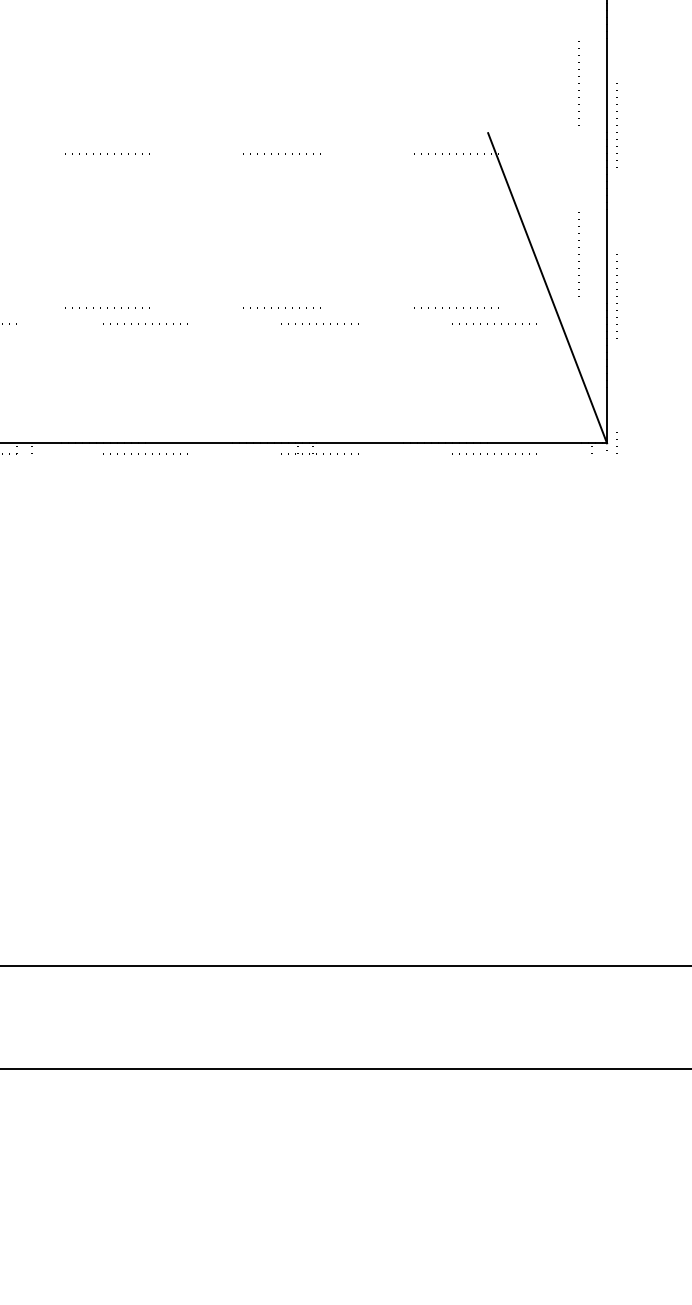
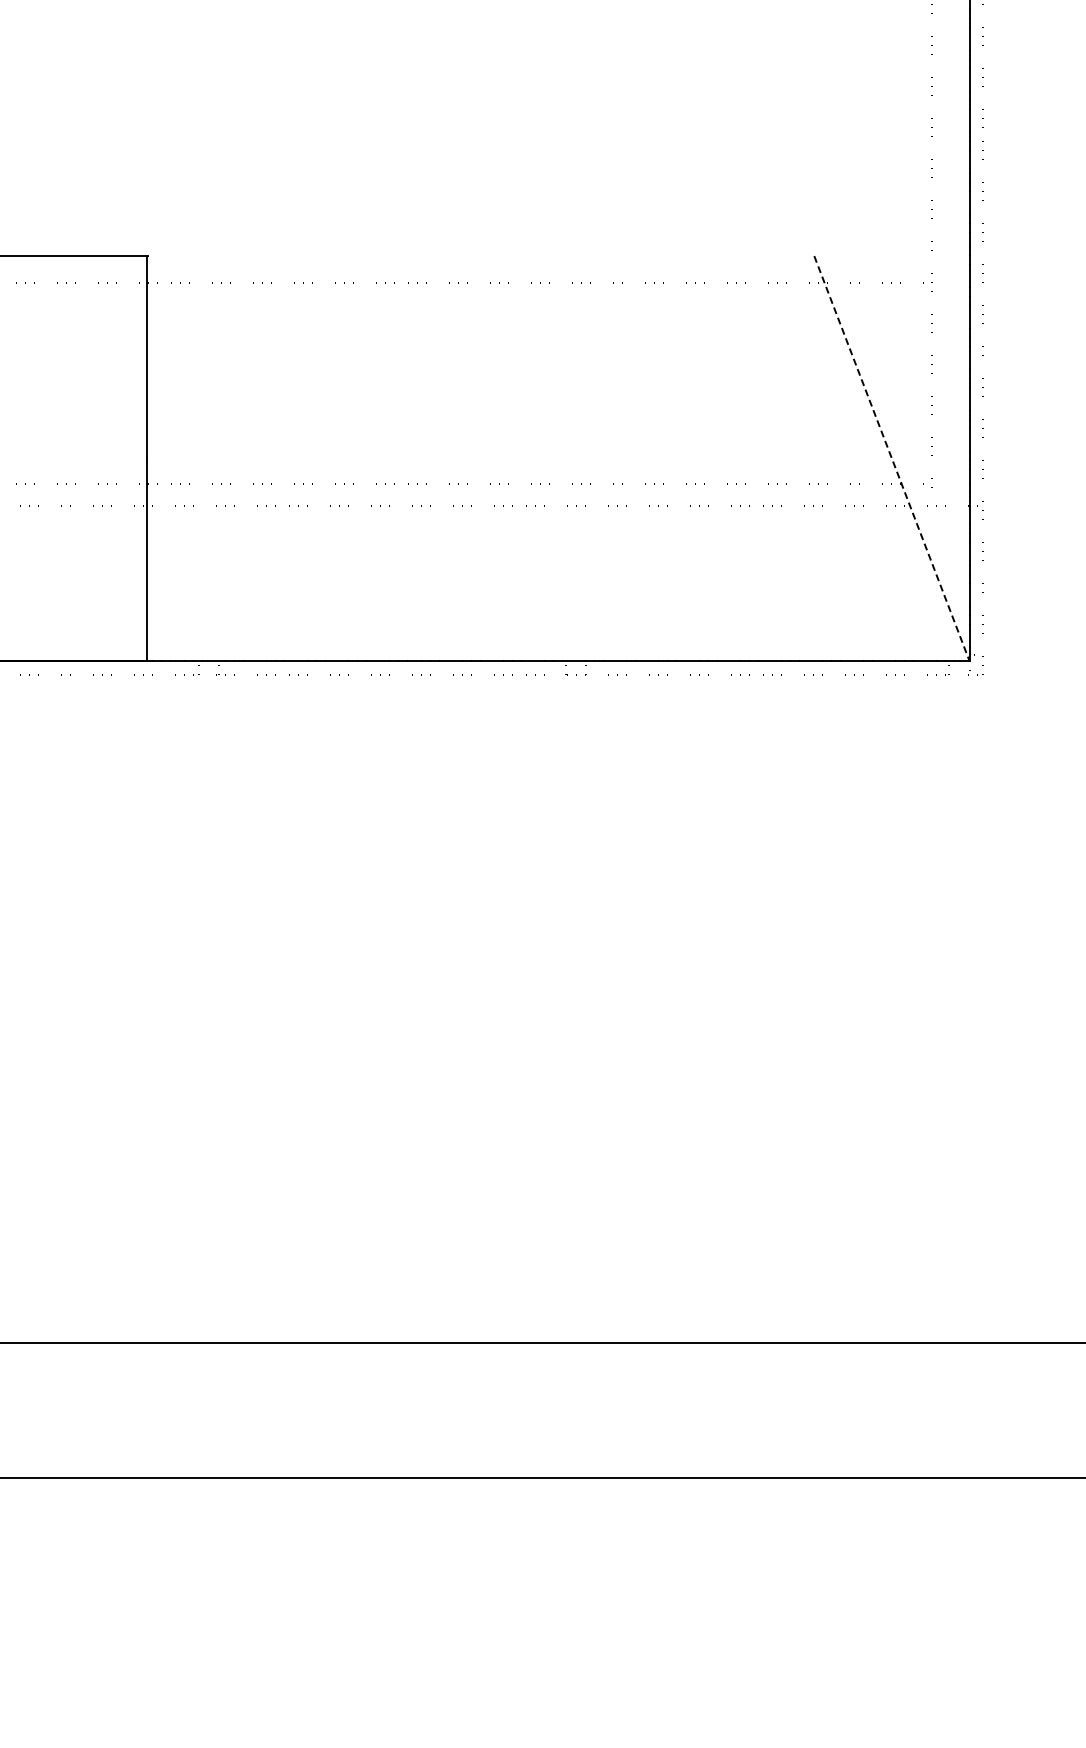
line: (547, 288) -> (891, 458), solid -> dashed

